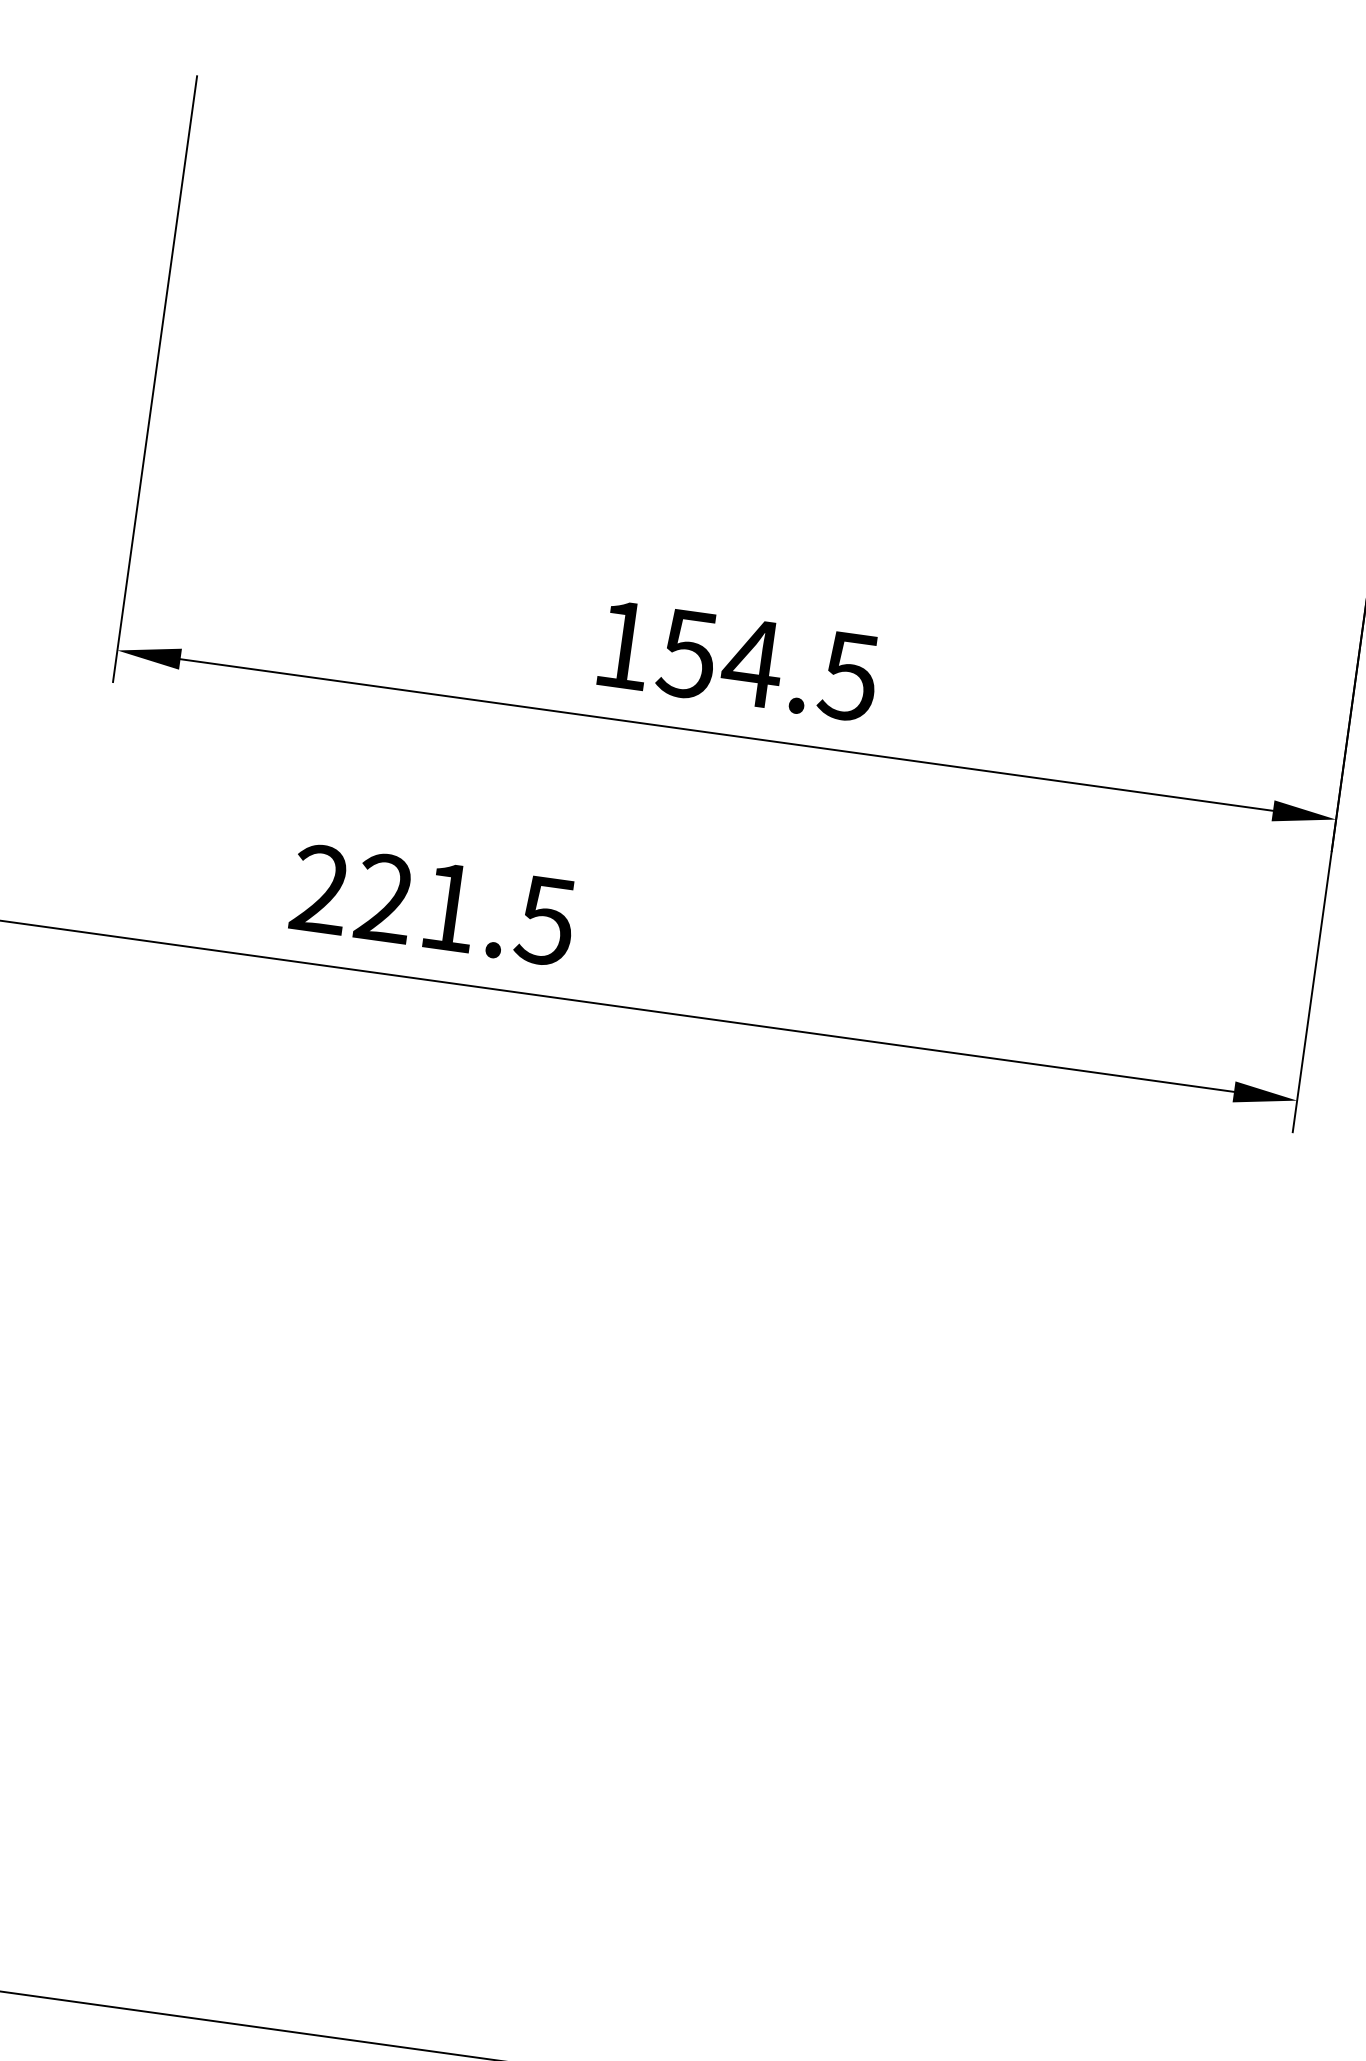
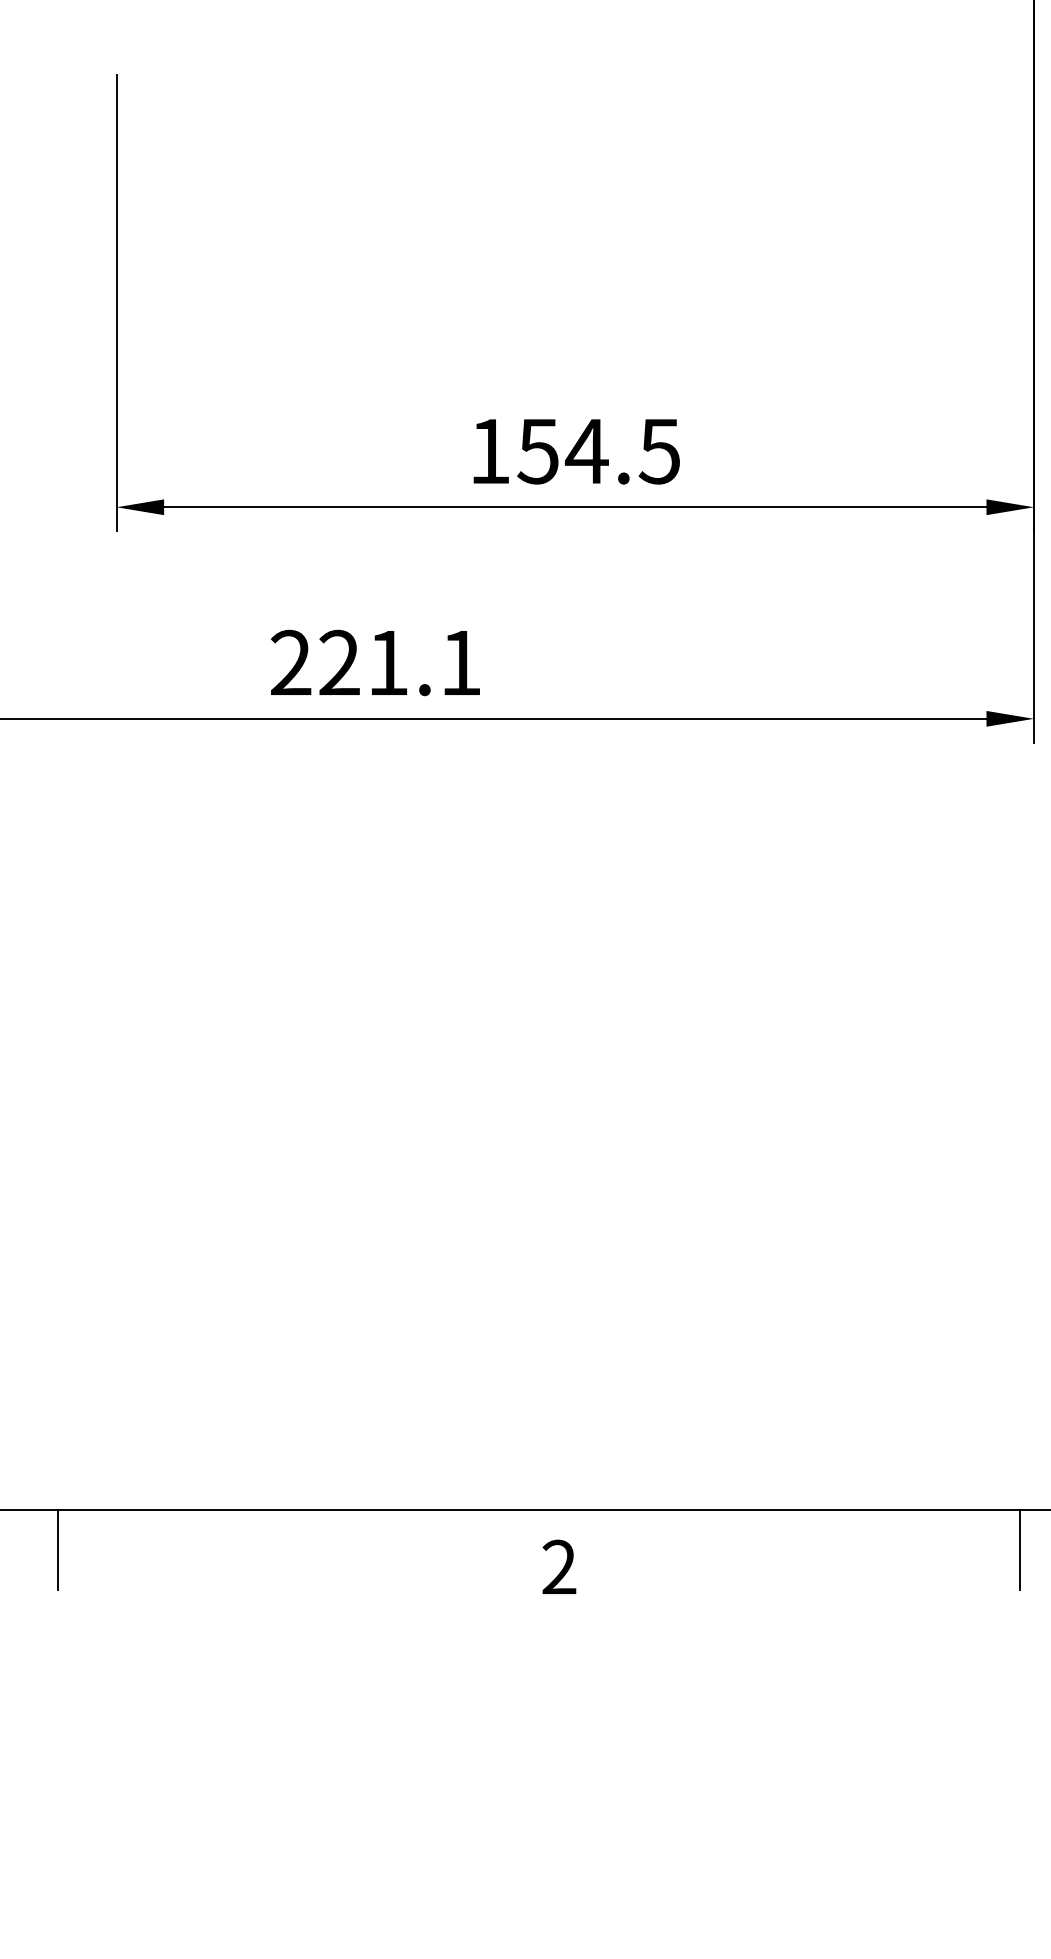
text: (544, 921) -> (459, 663), 221.5 -> 221.1

